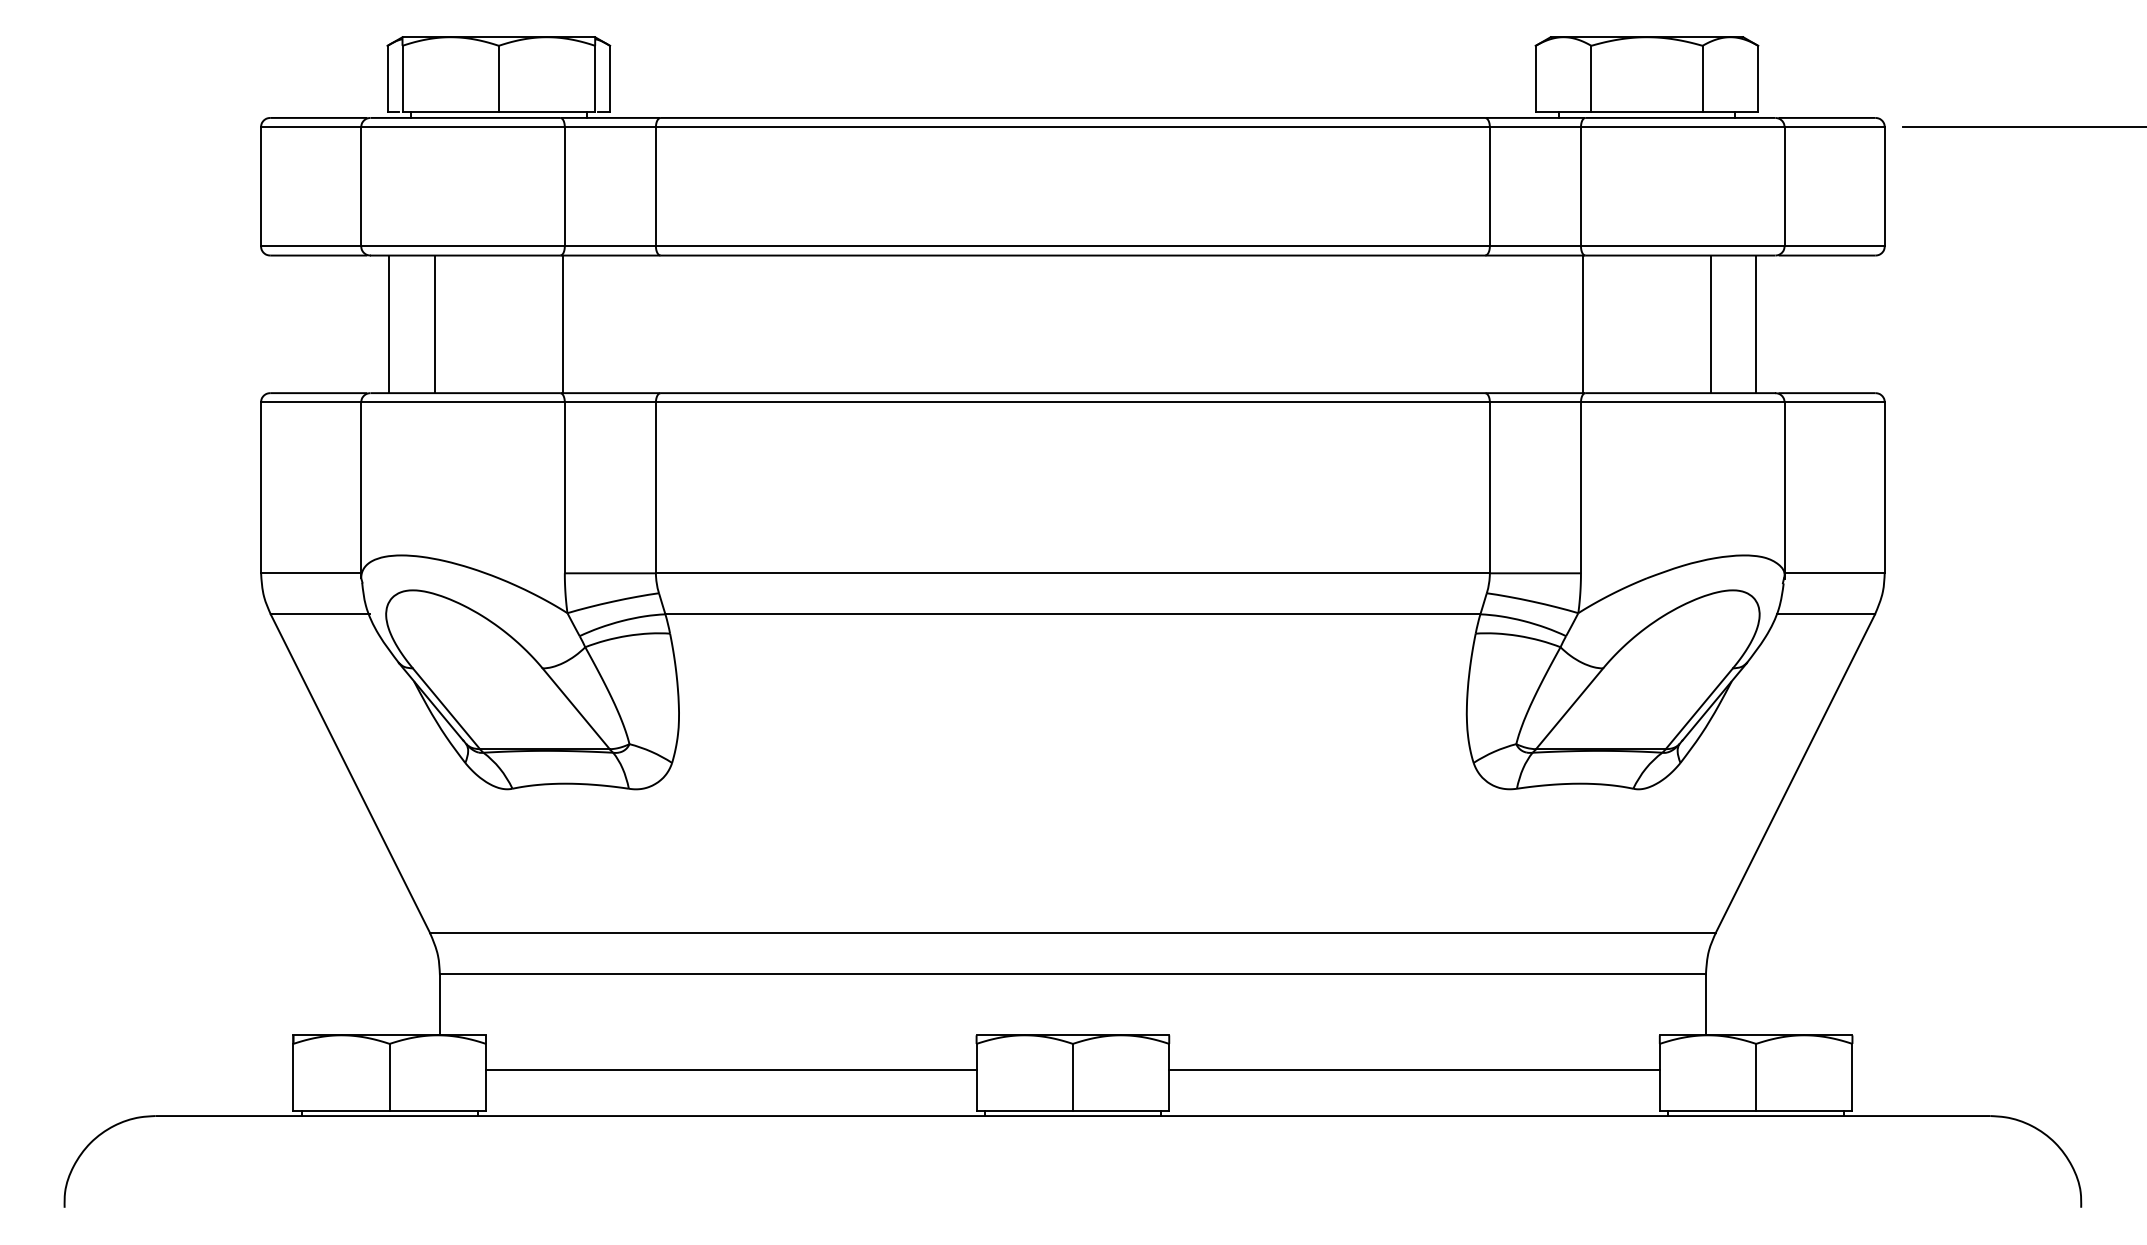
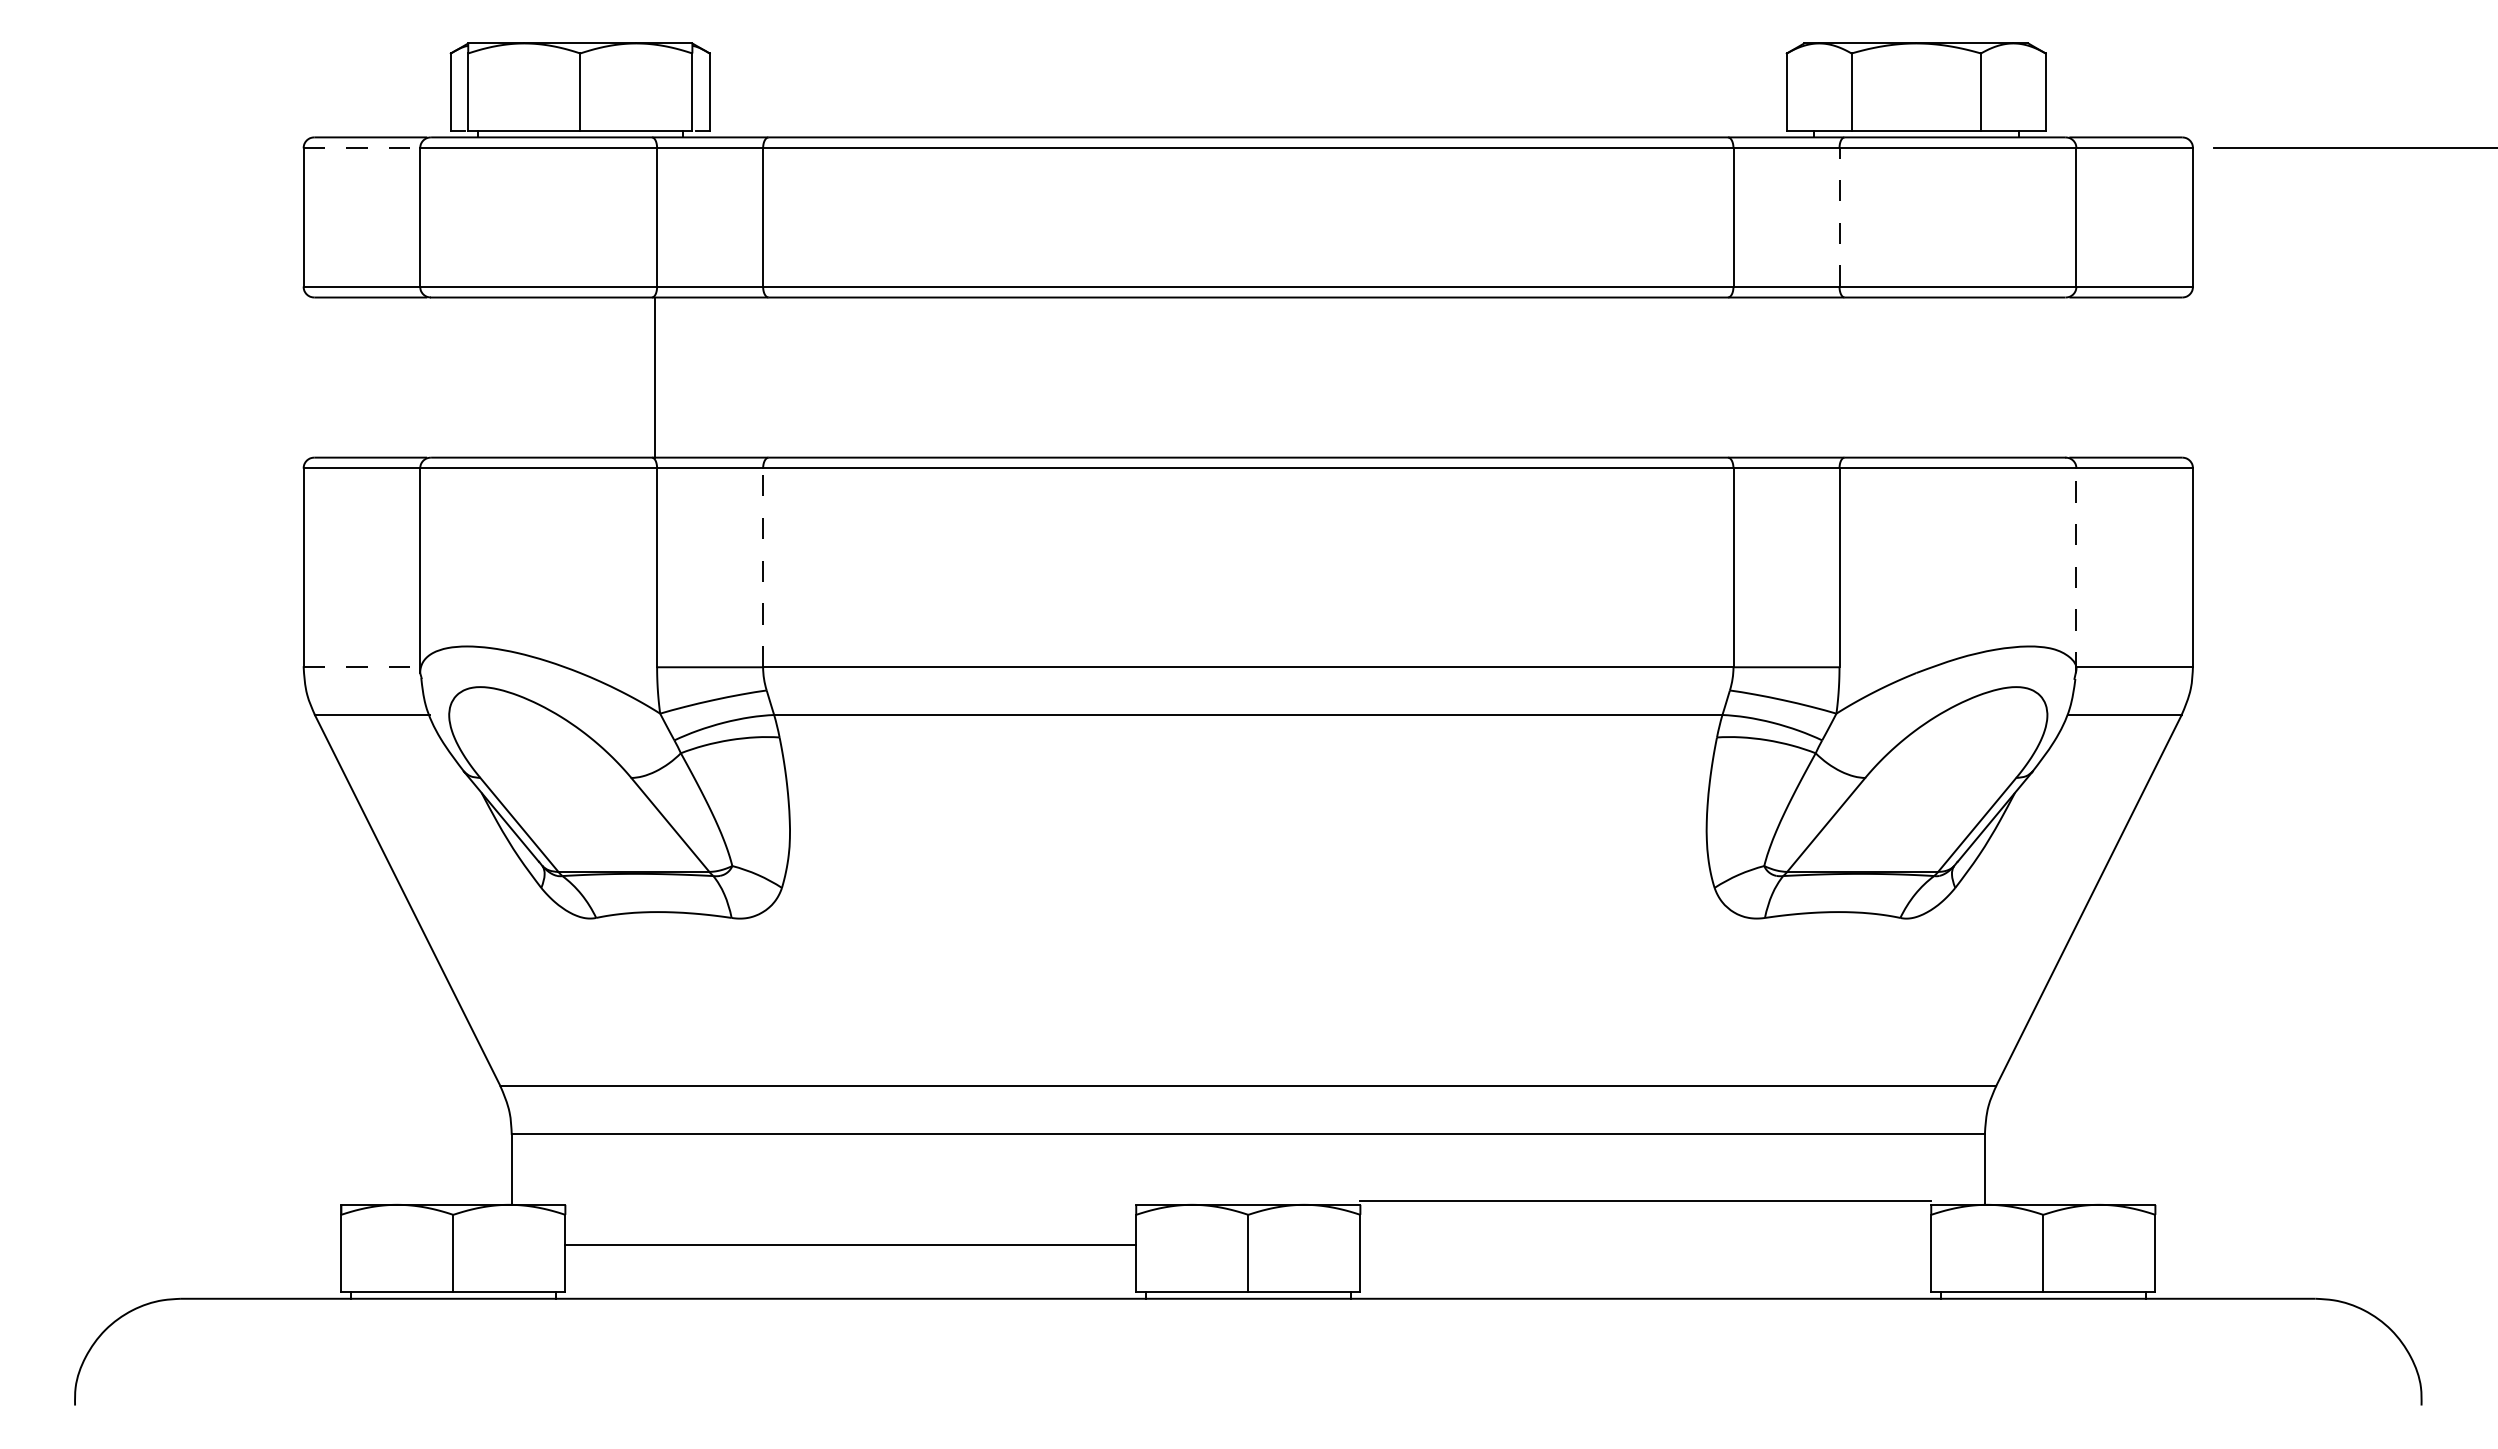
line: (311, 127) -> (362, 148), solid -> dashed
line: (1580, 185) -> (1839, 216), solid -> dashed
line: (389, 324) -> (453, 377), removed
line: (434, 324) -> (505, 377), removed
line: (1582, 324) -> (1841, 377), removed
line: (1711, 324) -> (1991, 377), removed
line: (1756, 324) -> (2043, 377), removed
line: (656, 487) -> (763, 567), solid -> dashed
line: (1784, 490) -> (2076, 570), solid -> dashed
line: (311, 573) -> (362, 667), solid -> dashed
line: (1414, 1070) -> (1645, 1201), moved

